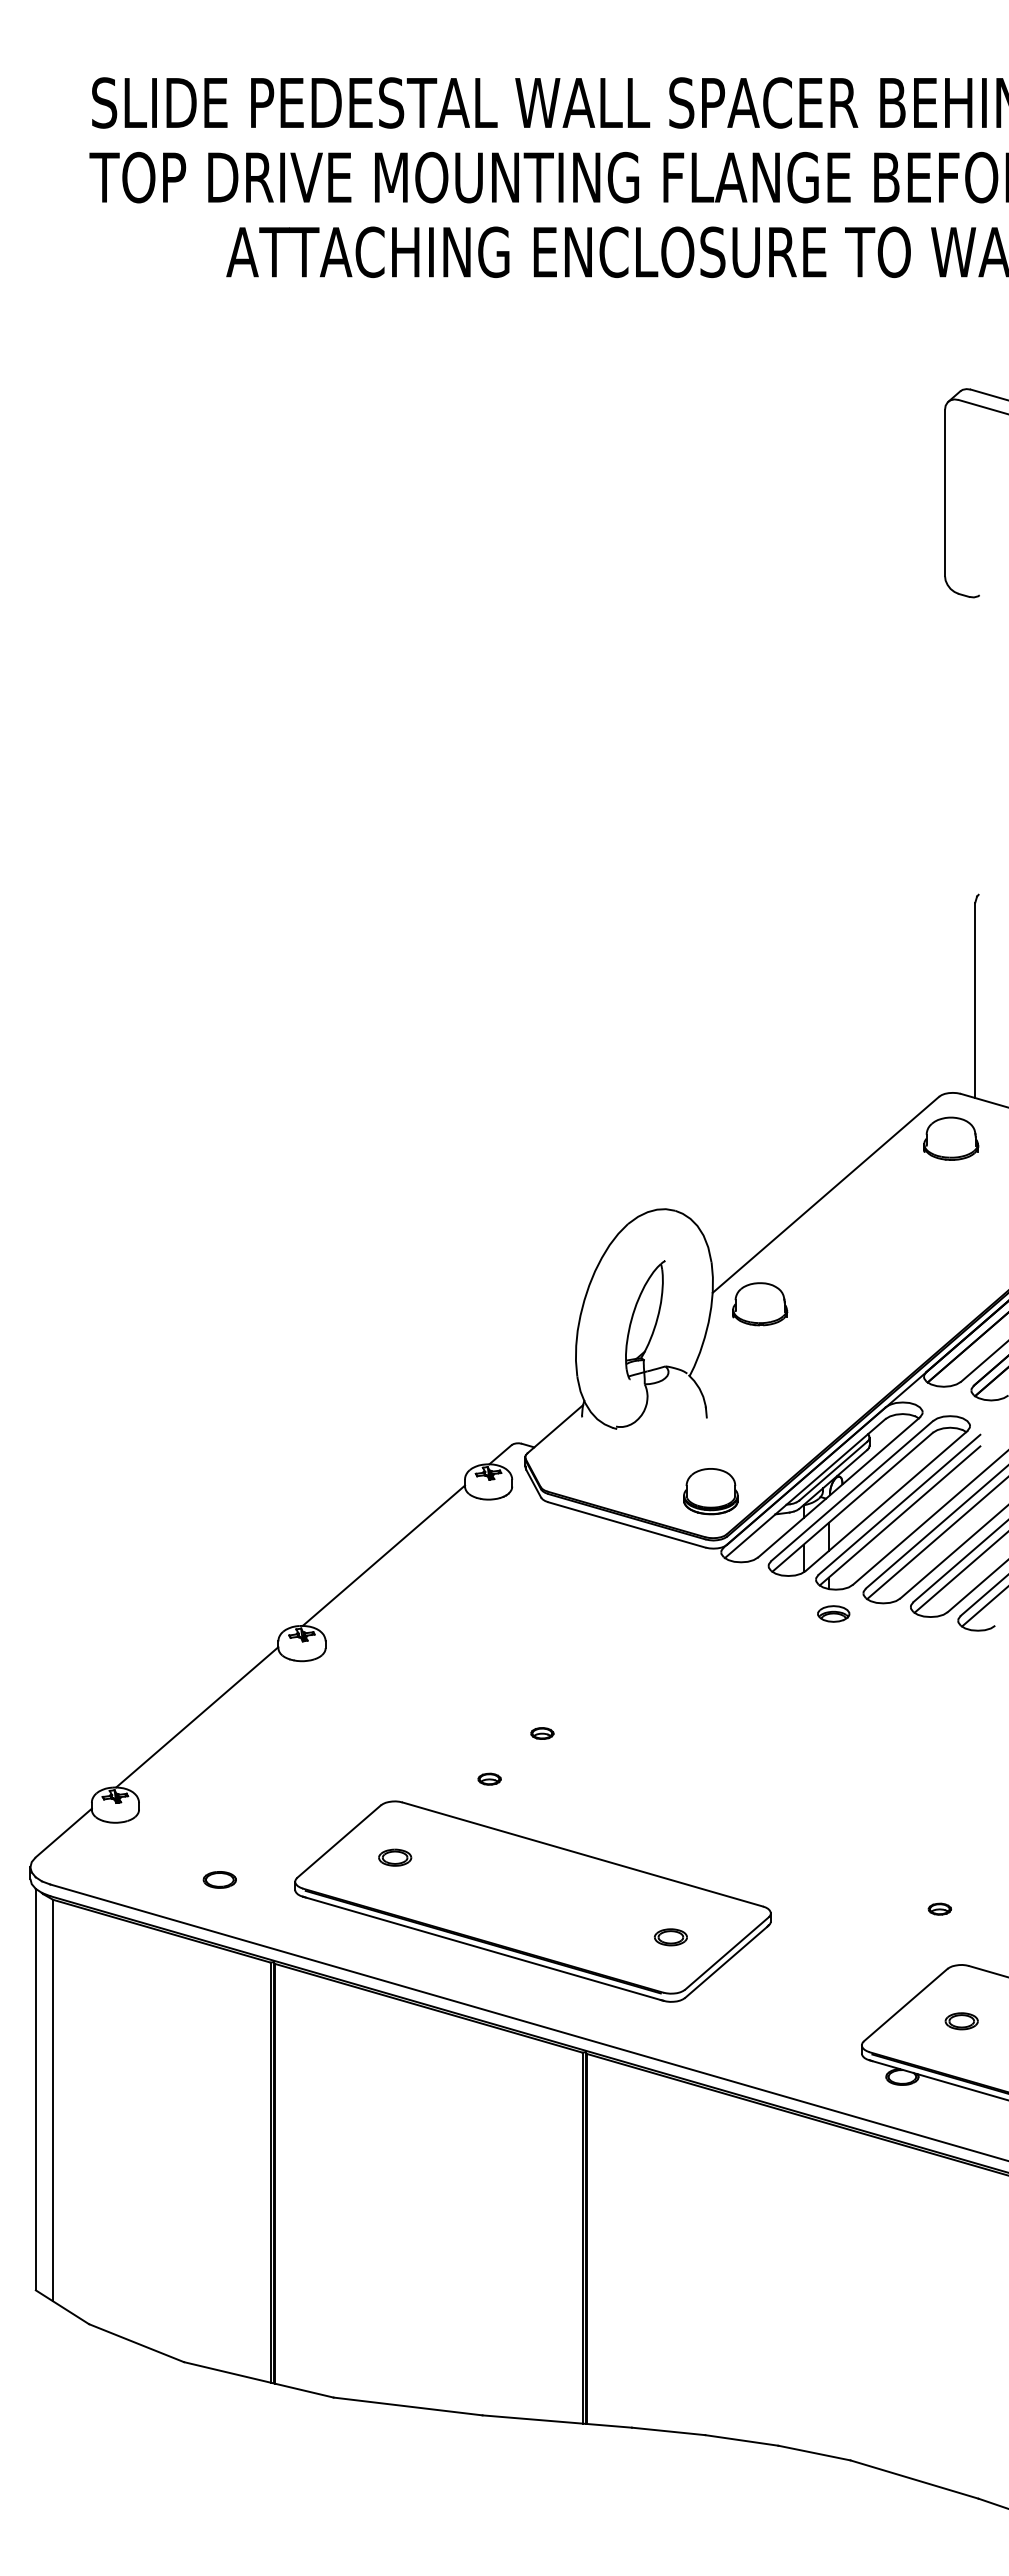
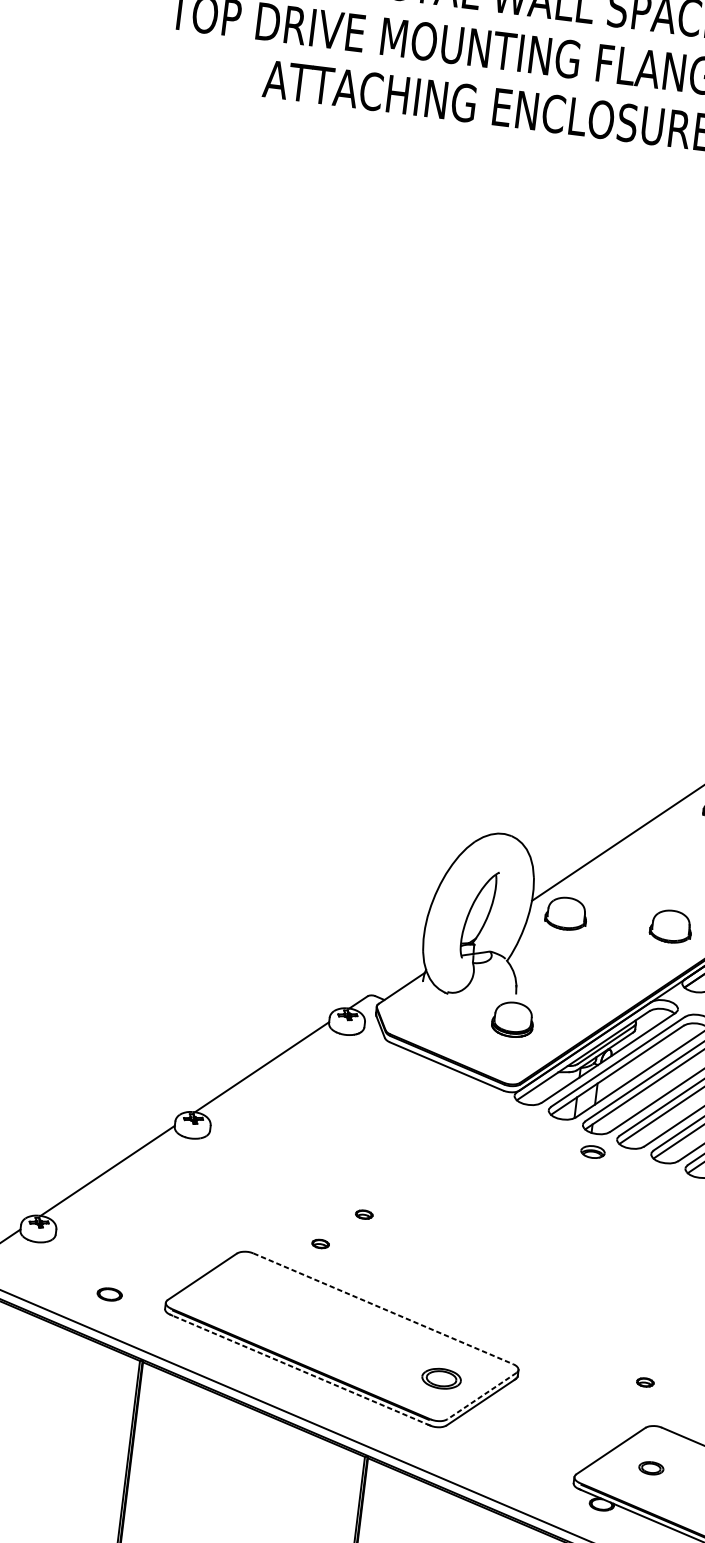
part: (900, 1304) -> (671, 926), added
part: (710, 1491) -> (512, 1019), moved
line: (583, 1854) -> (383, 1308), solid -> dashed
part: (395, 1857) -> (243, 1293), removed
part: (670, 1937) -> (441, 1378), size x1.6
line: (482, 1948) -> (299, 1369), solid -> dashed
line: (726, 1953) -> (481, 1396), solid -> dashed

